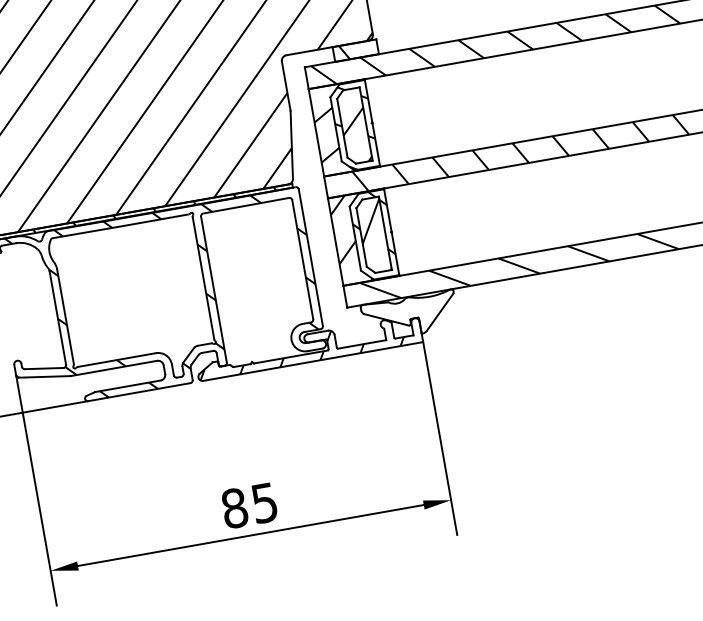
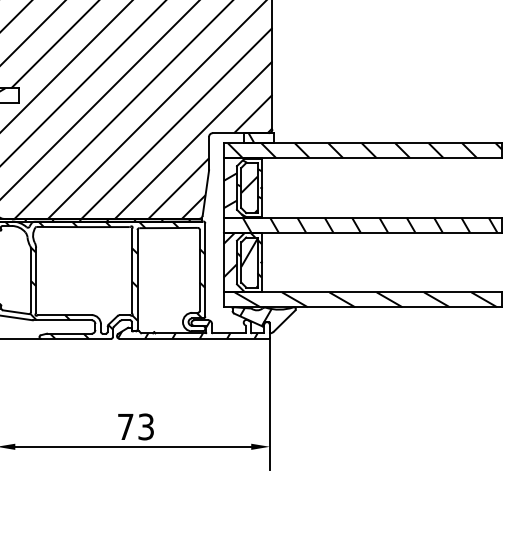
hatch: (397, 312) -> (256, 316), added
text: (248, 505) -> (135, 426), 85 -> 73

